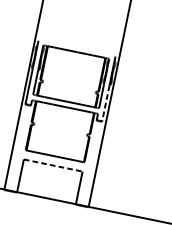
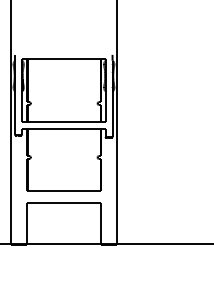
line: (105, 103) -> (112, 114), dashed -> solid
line: (53, 165) -> (64, 202), dashed -> solid

